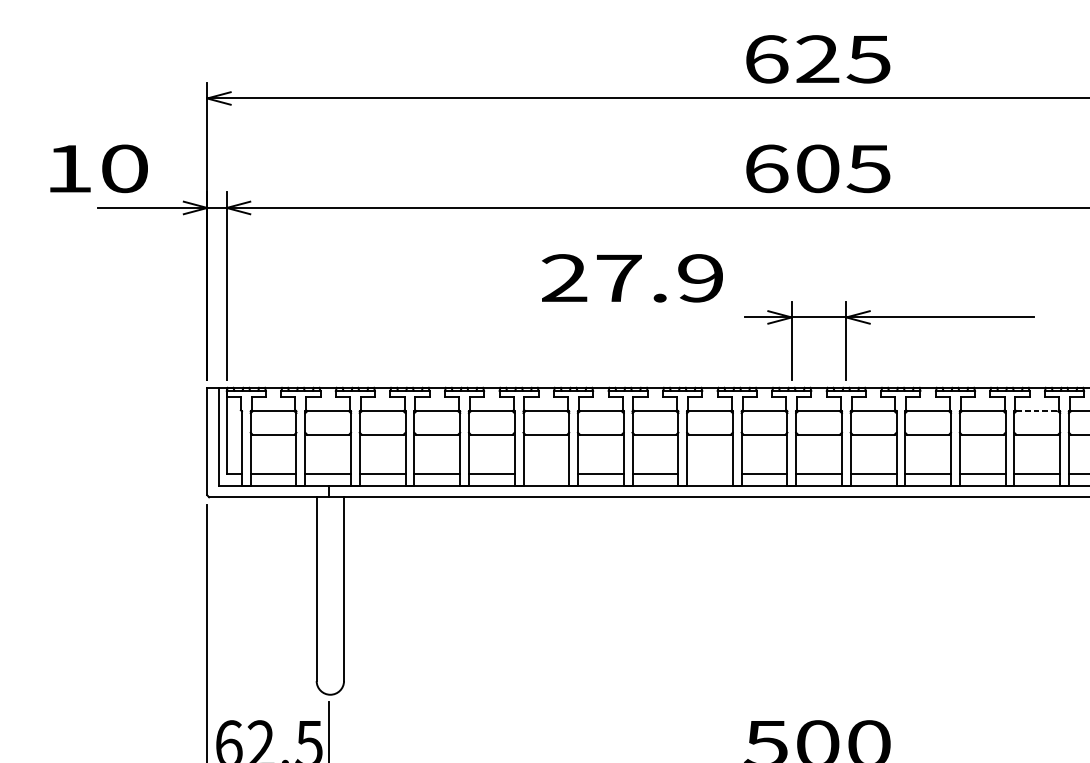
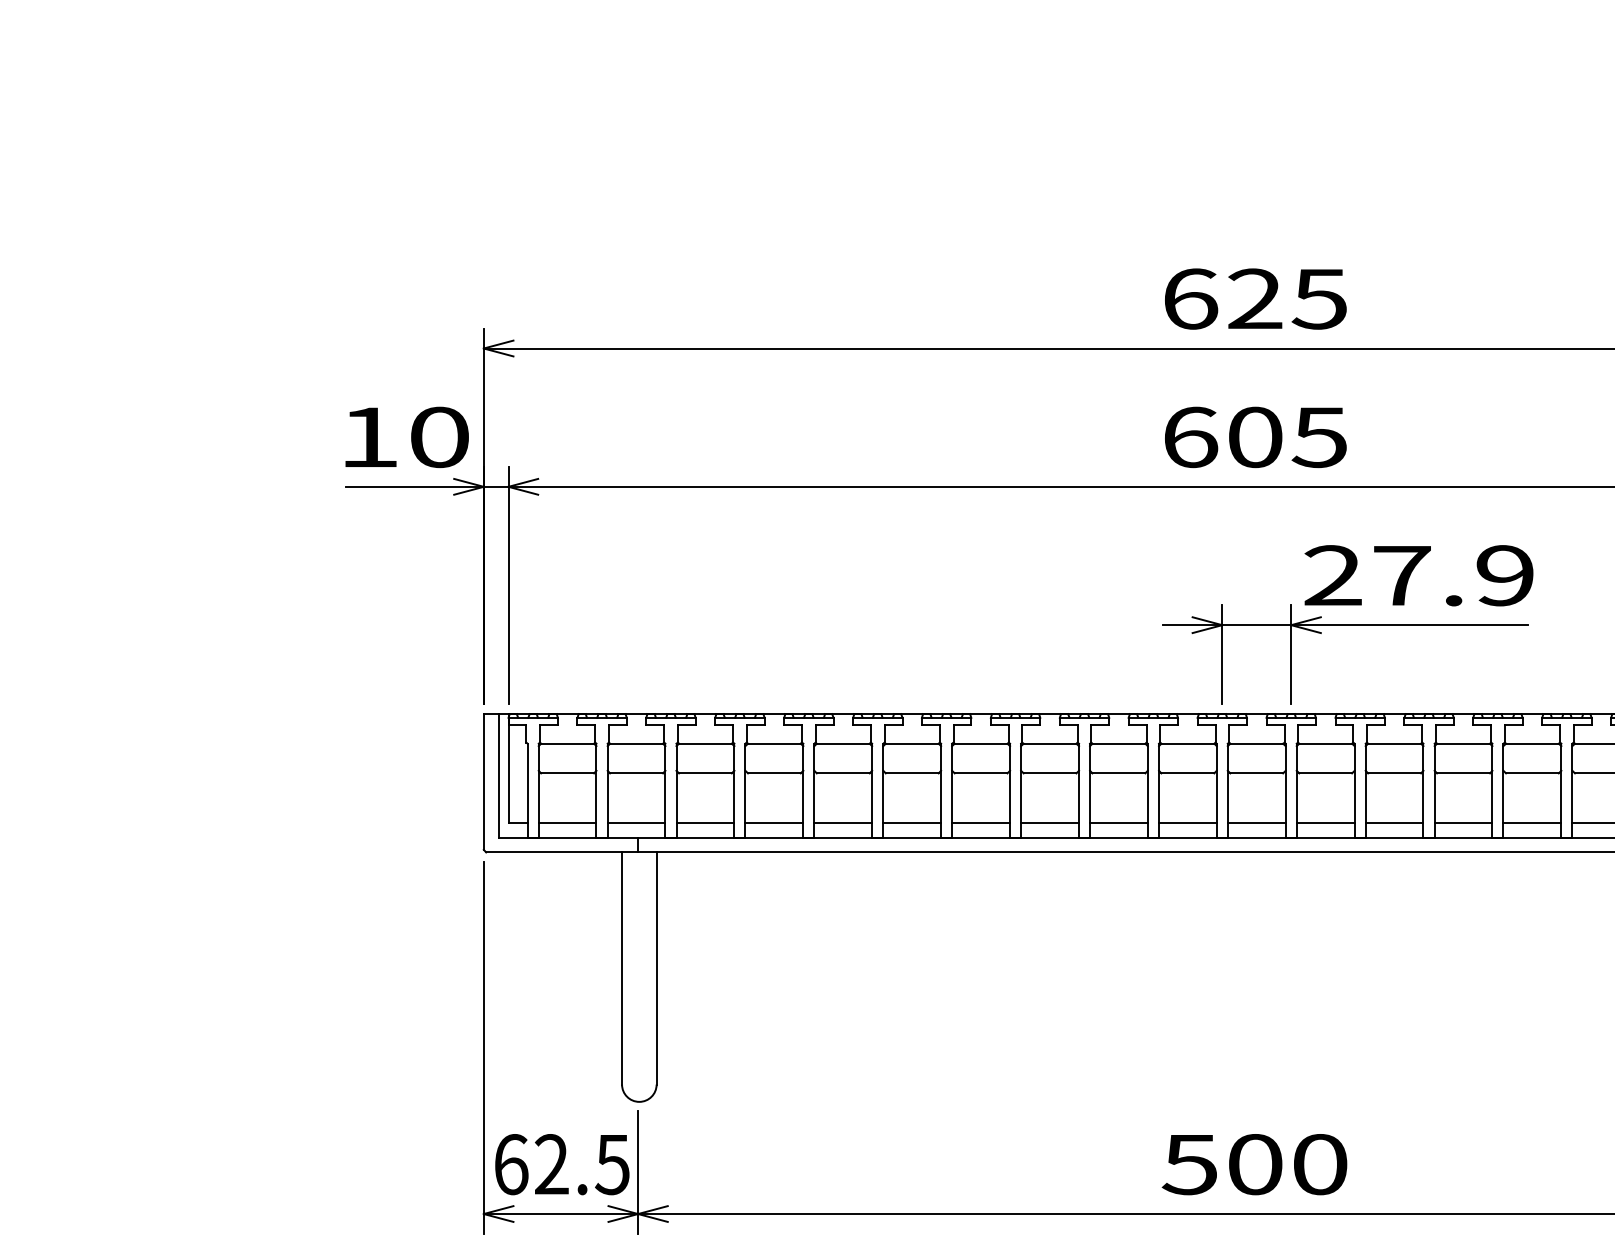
text: (98, 168) -> (406, 437), moved
text: (632, 278) -> (1418, 575), moved
line: (1037, 411) -> (1532, 743), dashed -> solid
line: (546, 473) -> (912, 822), added
line: (709, 473) -> (1118, 822), added

